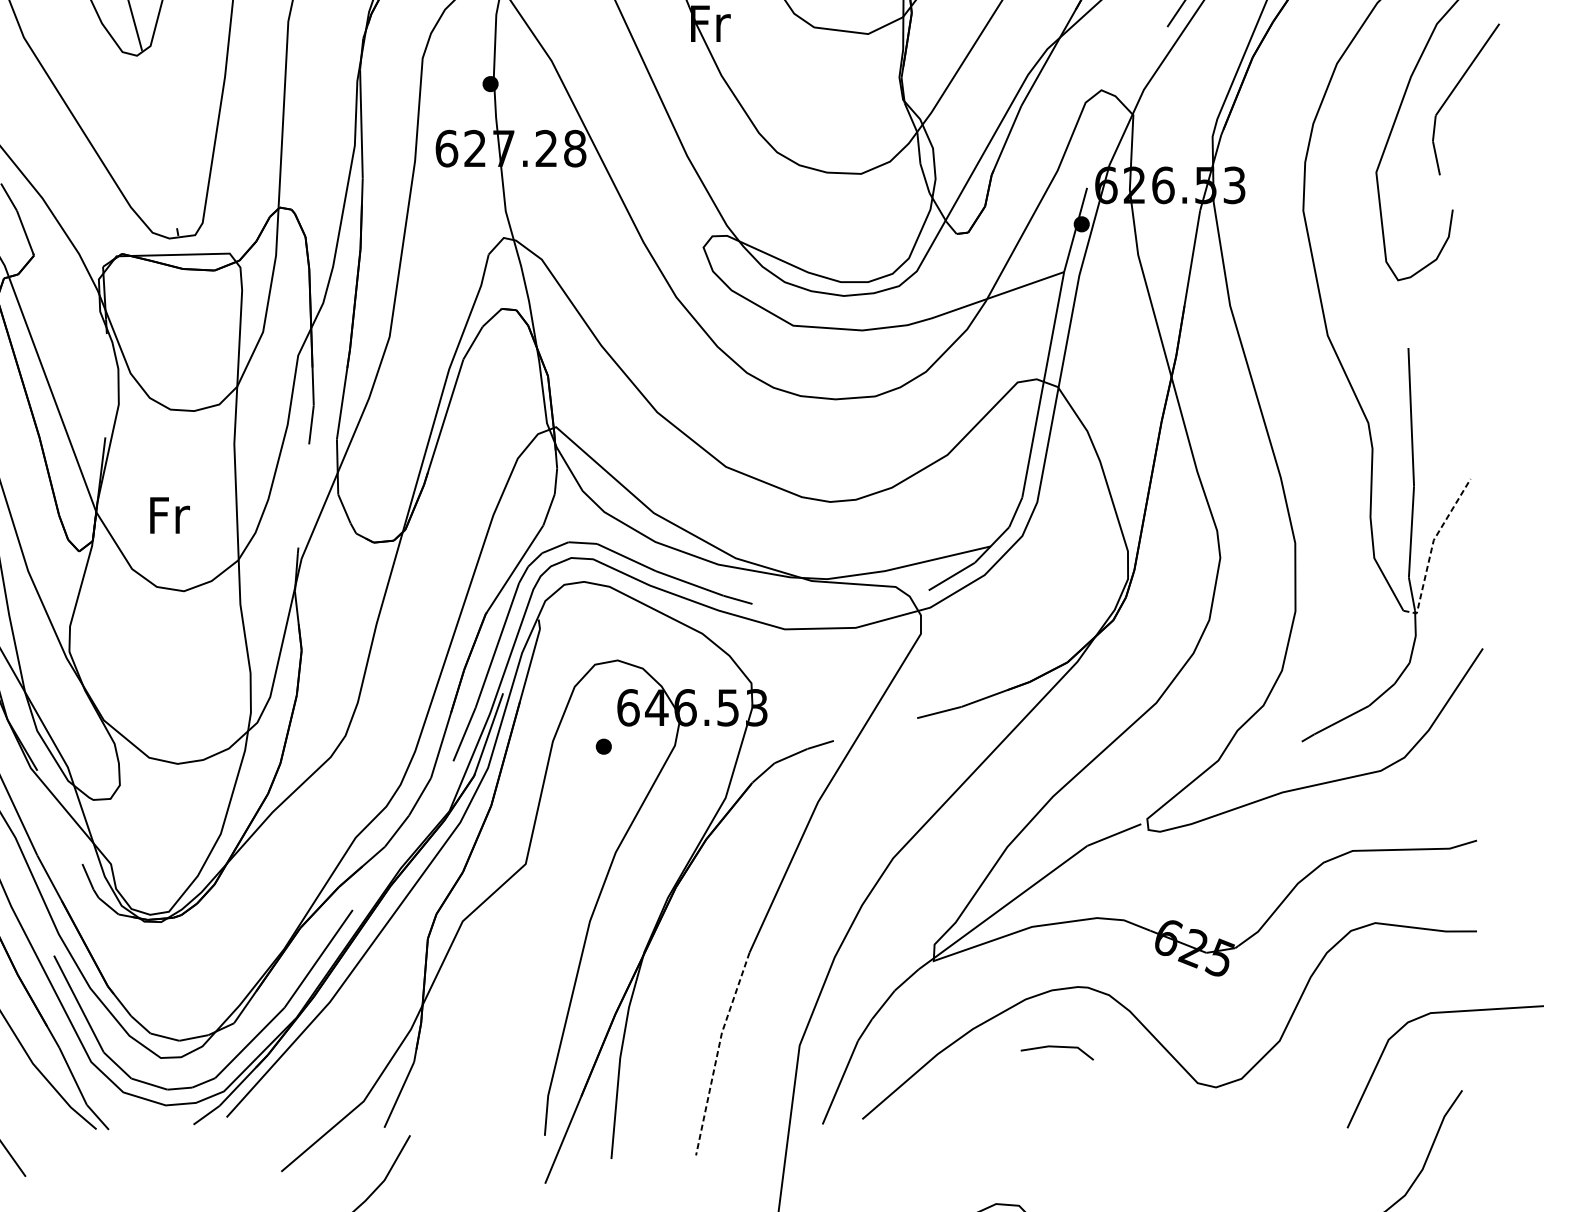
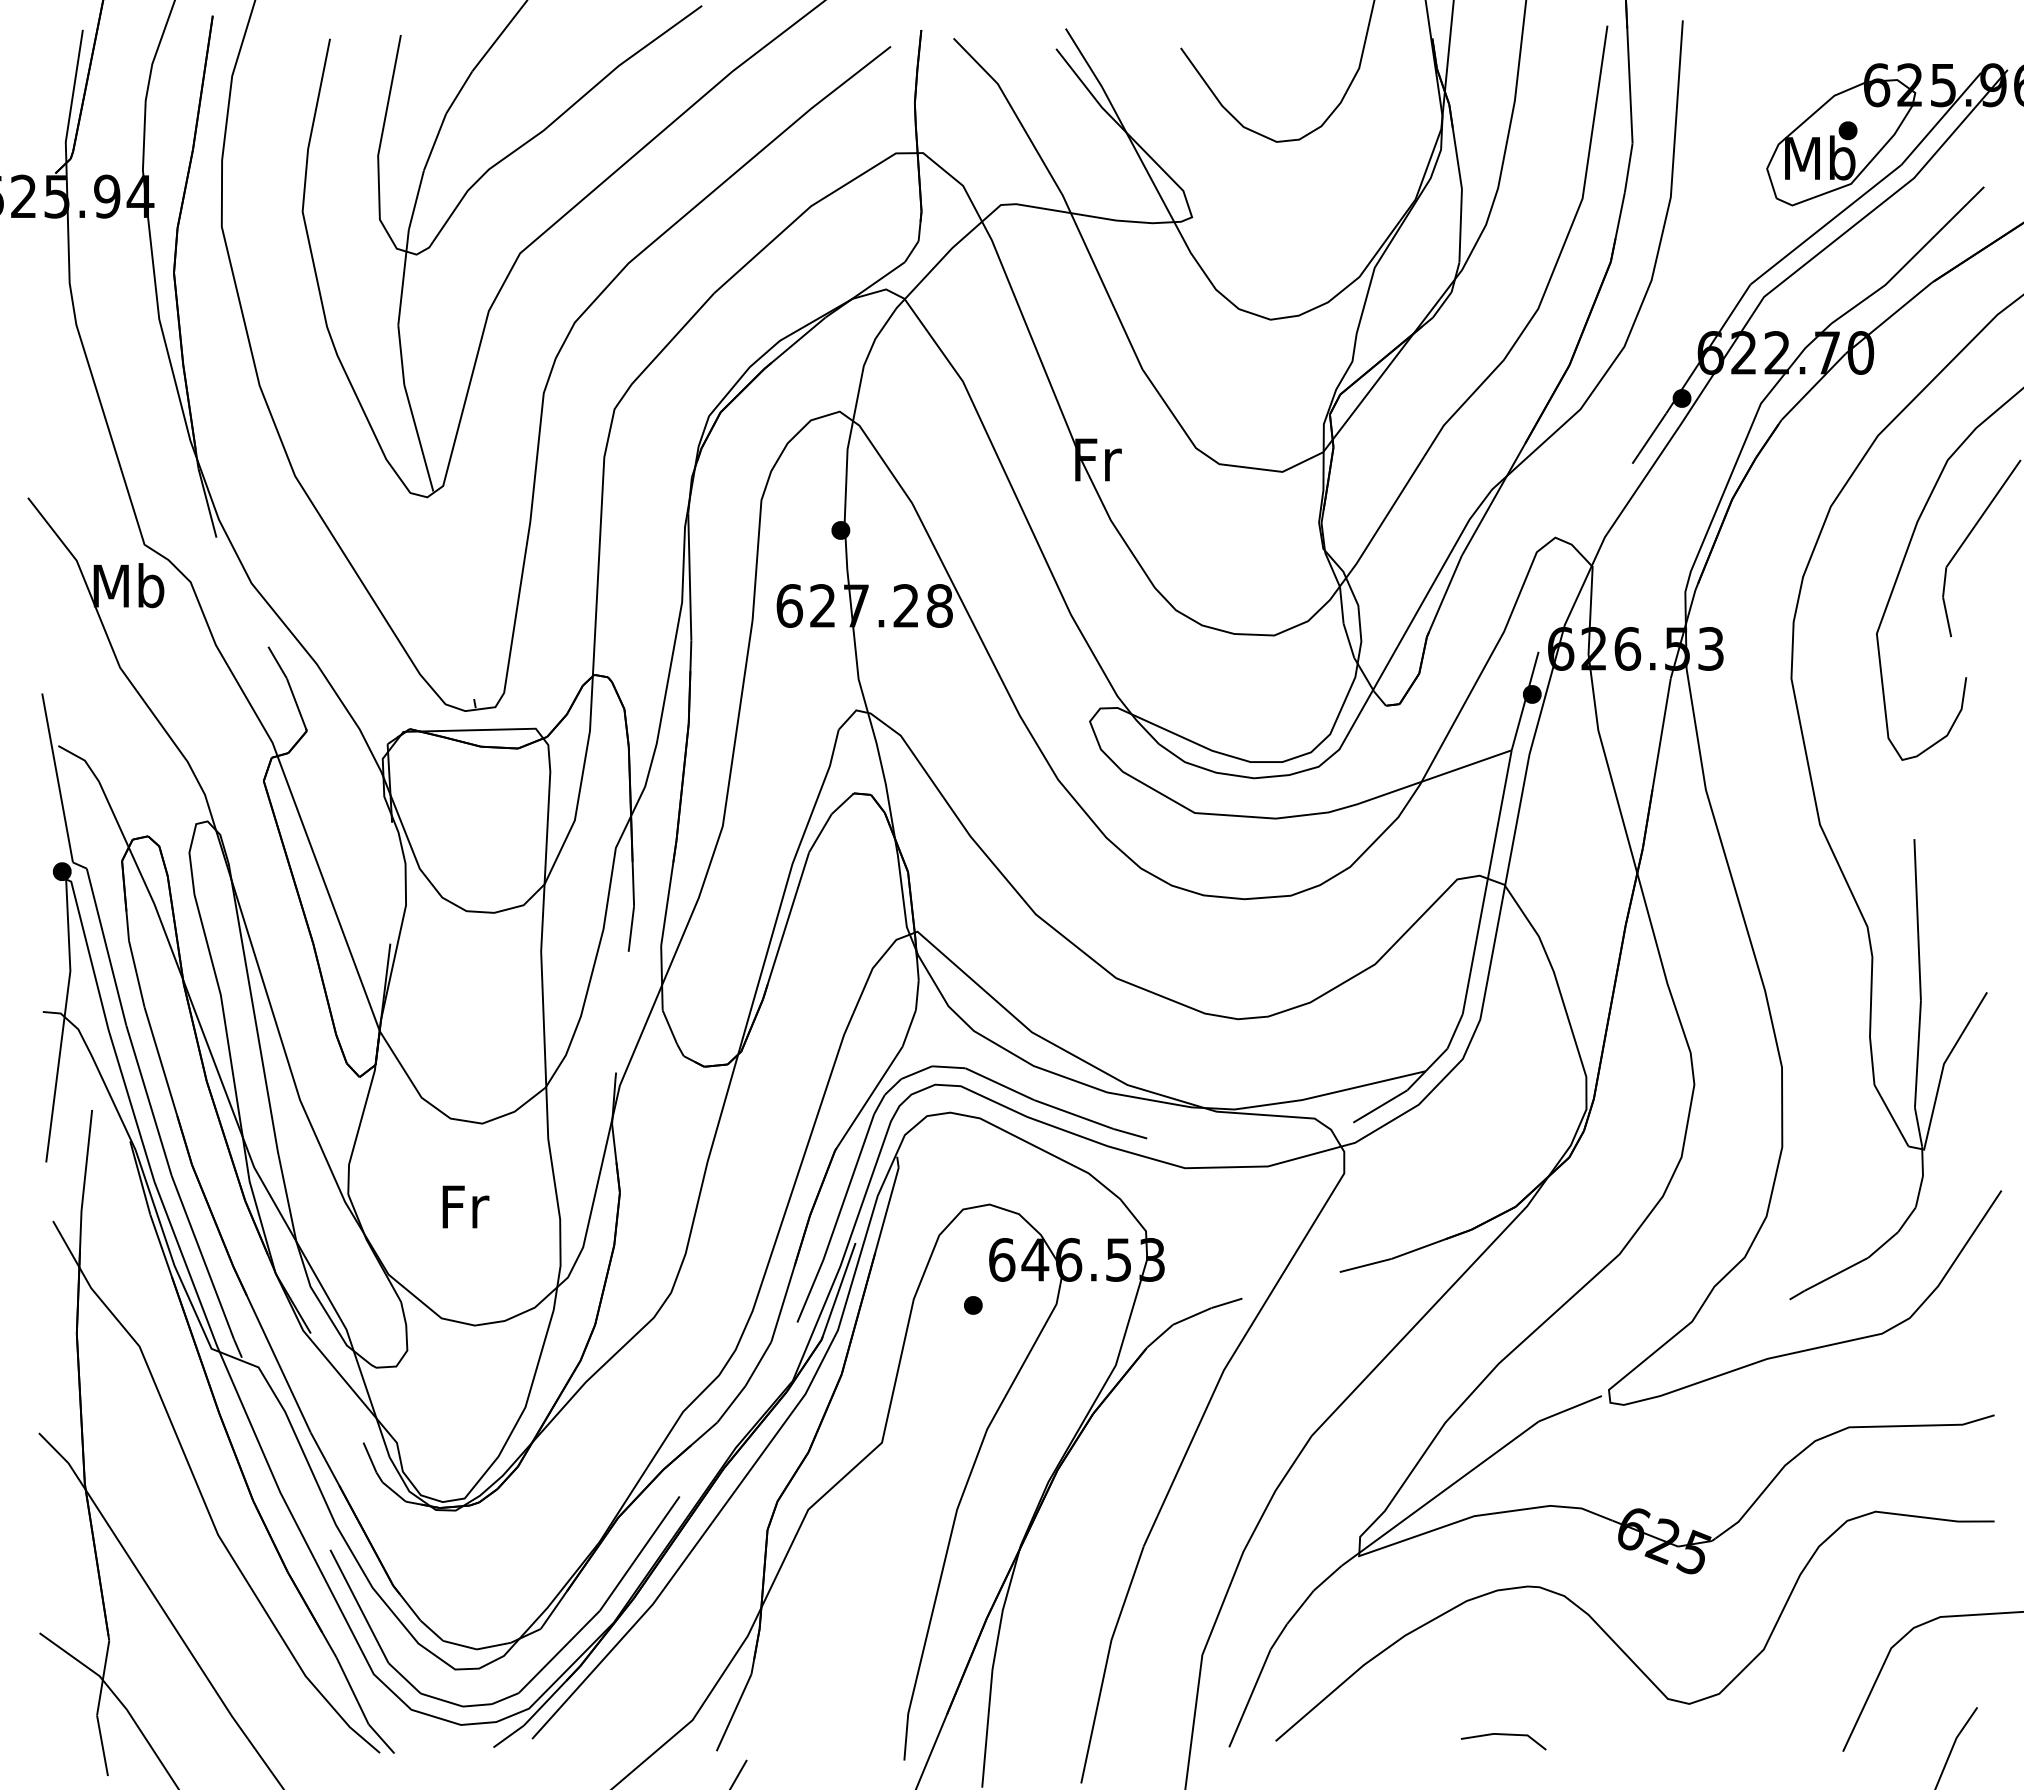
text: (169, 515) -> (465, 1206), moved
line: (1431, 548) -> (1941, 1073), dashed -> solid
line: (1057, 1047) -> (1503, 1735), moved
line: (717, 1051) -> (1106, 1662), dashed -> solid

